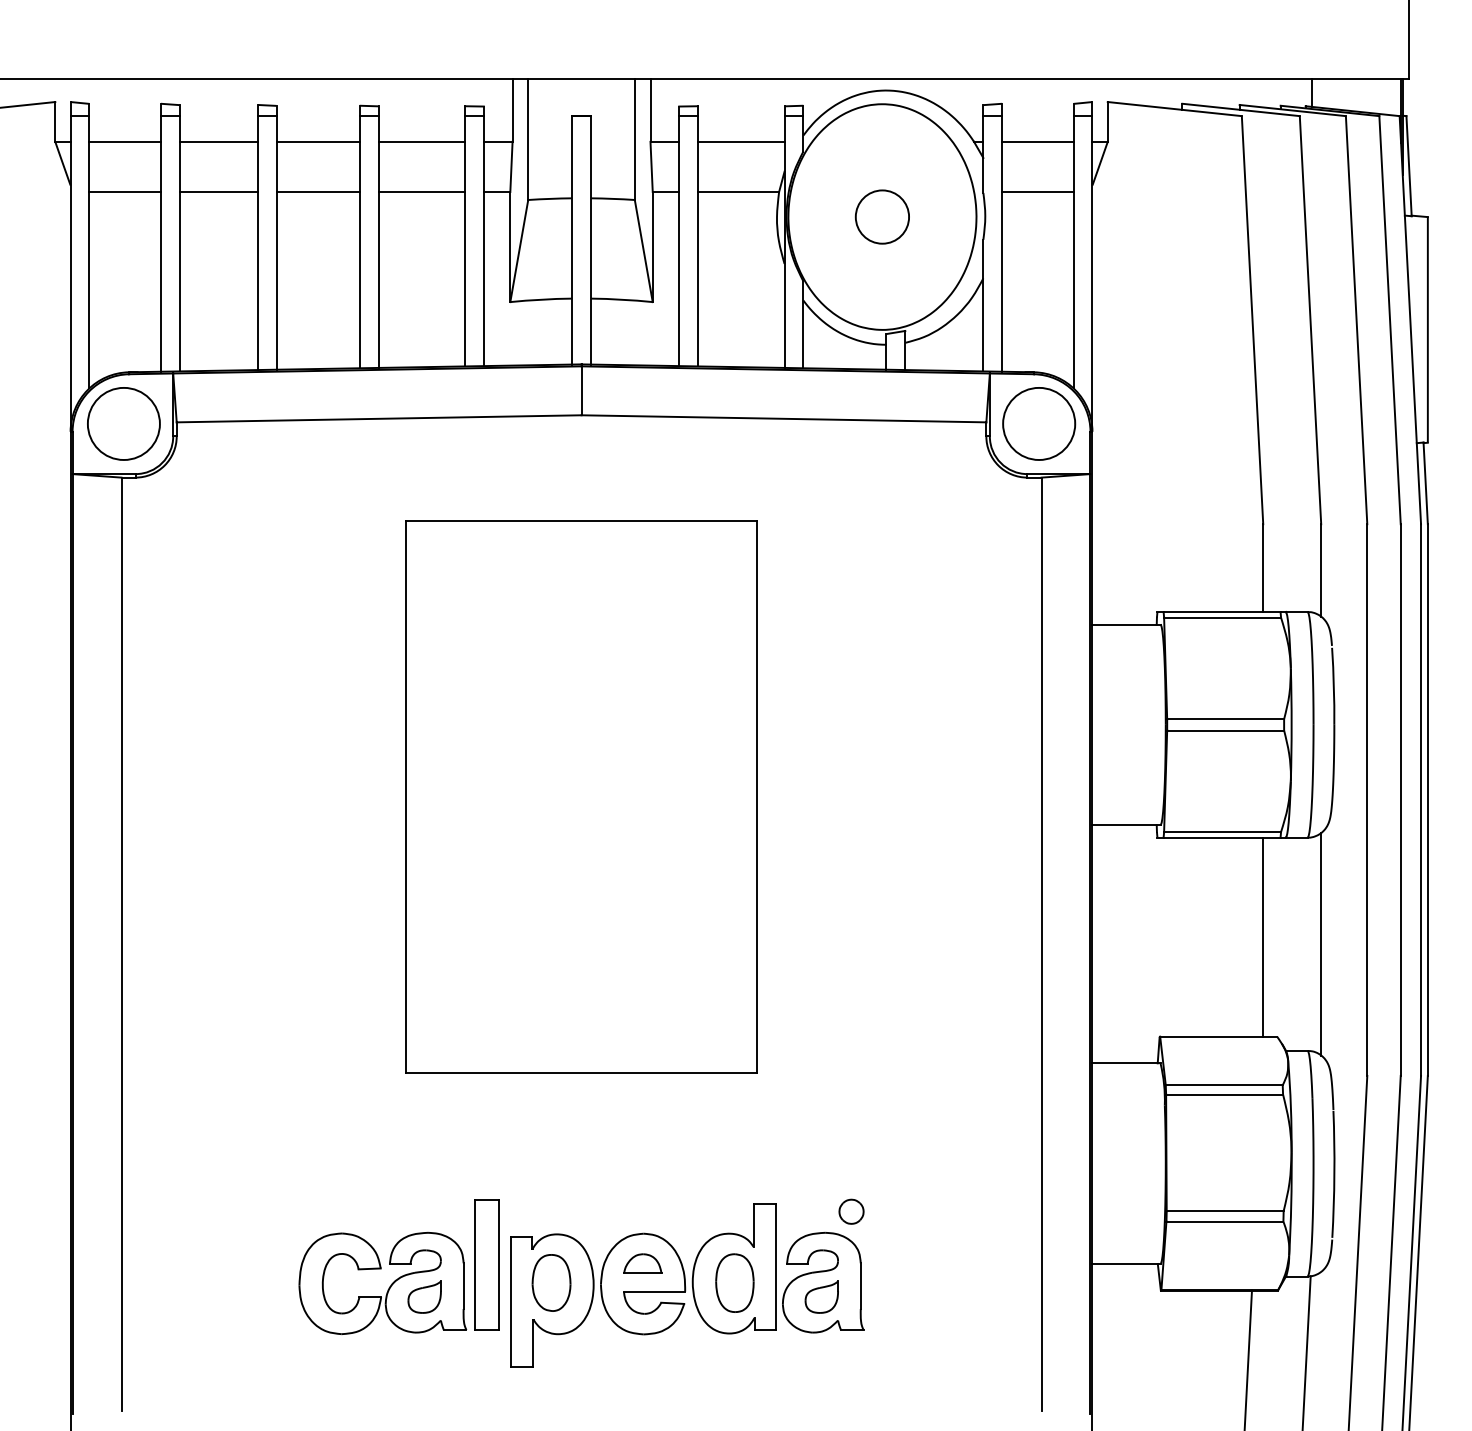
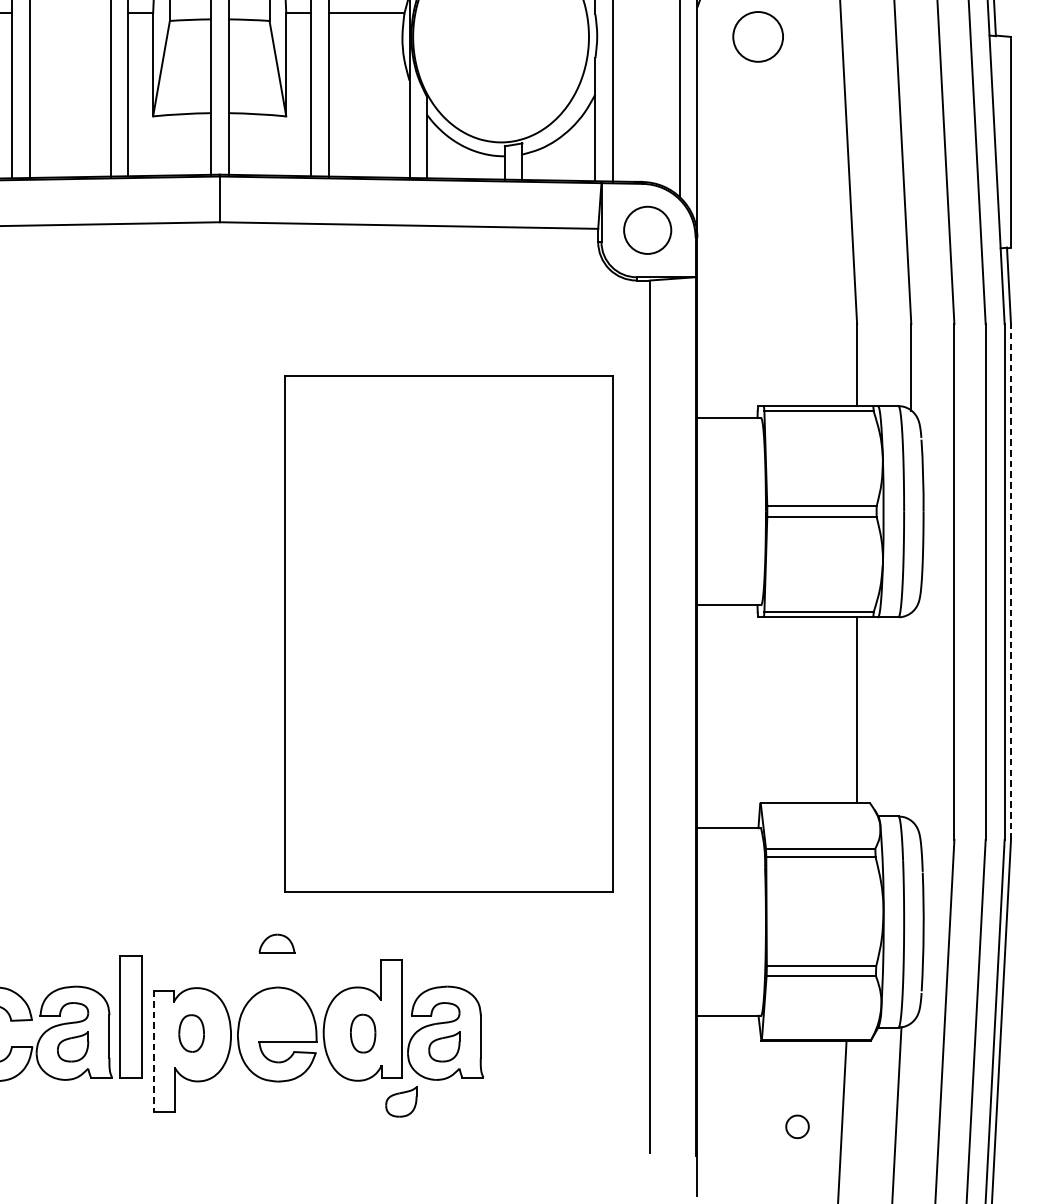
line: (421, 192) -> (70, 13), removed
line: (1037, 192) -> (646, 13), removed
circle: (881, 216) -> (757, 36), moved
circle: (1039, 423) -> (647, 229), size x0.7
part: (581, 796) -> (448, 633), moved
line: (1427, 800) -> (1010, 582), solid -> dashed
line: (1321, 943) -> (911, 716), removed
part: (851, 1211) -> (797, 1126), moved
part: (642, 1263) -> (276, 943), moved
part: (551, 1282) -> (191, 1033), size x0.7
part: (734, 1282) -> (362, 1033), size x0.7
line: (511, 1302) -> (154, 1051), solid -> dashed
part: (775, 1355) -> (401, 1101), added

